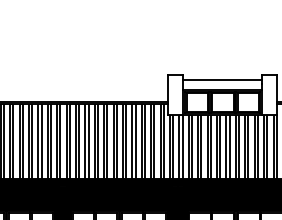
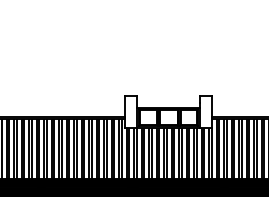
line: (222, 80) -> (168, 100), removed

